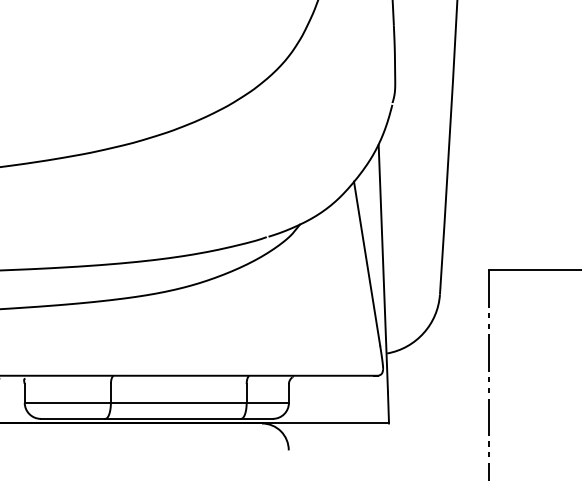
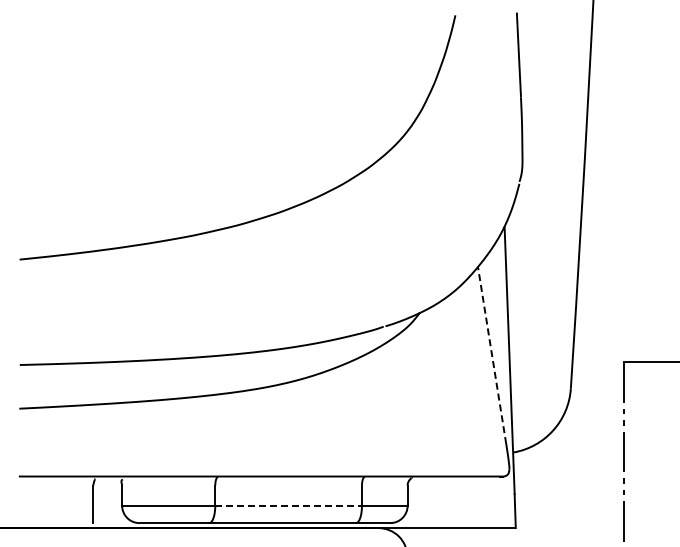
line: (367, 263) -> (492, 355), solid -> dashed
line: (179, 402) -> (289, 505), solid -> dashed

